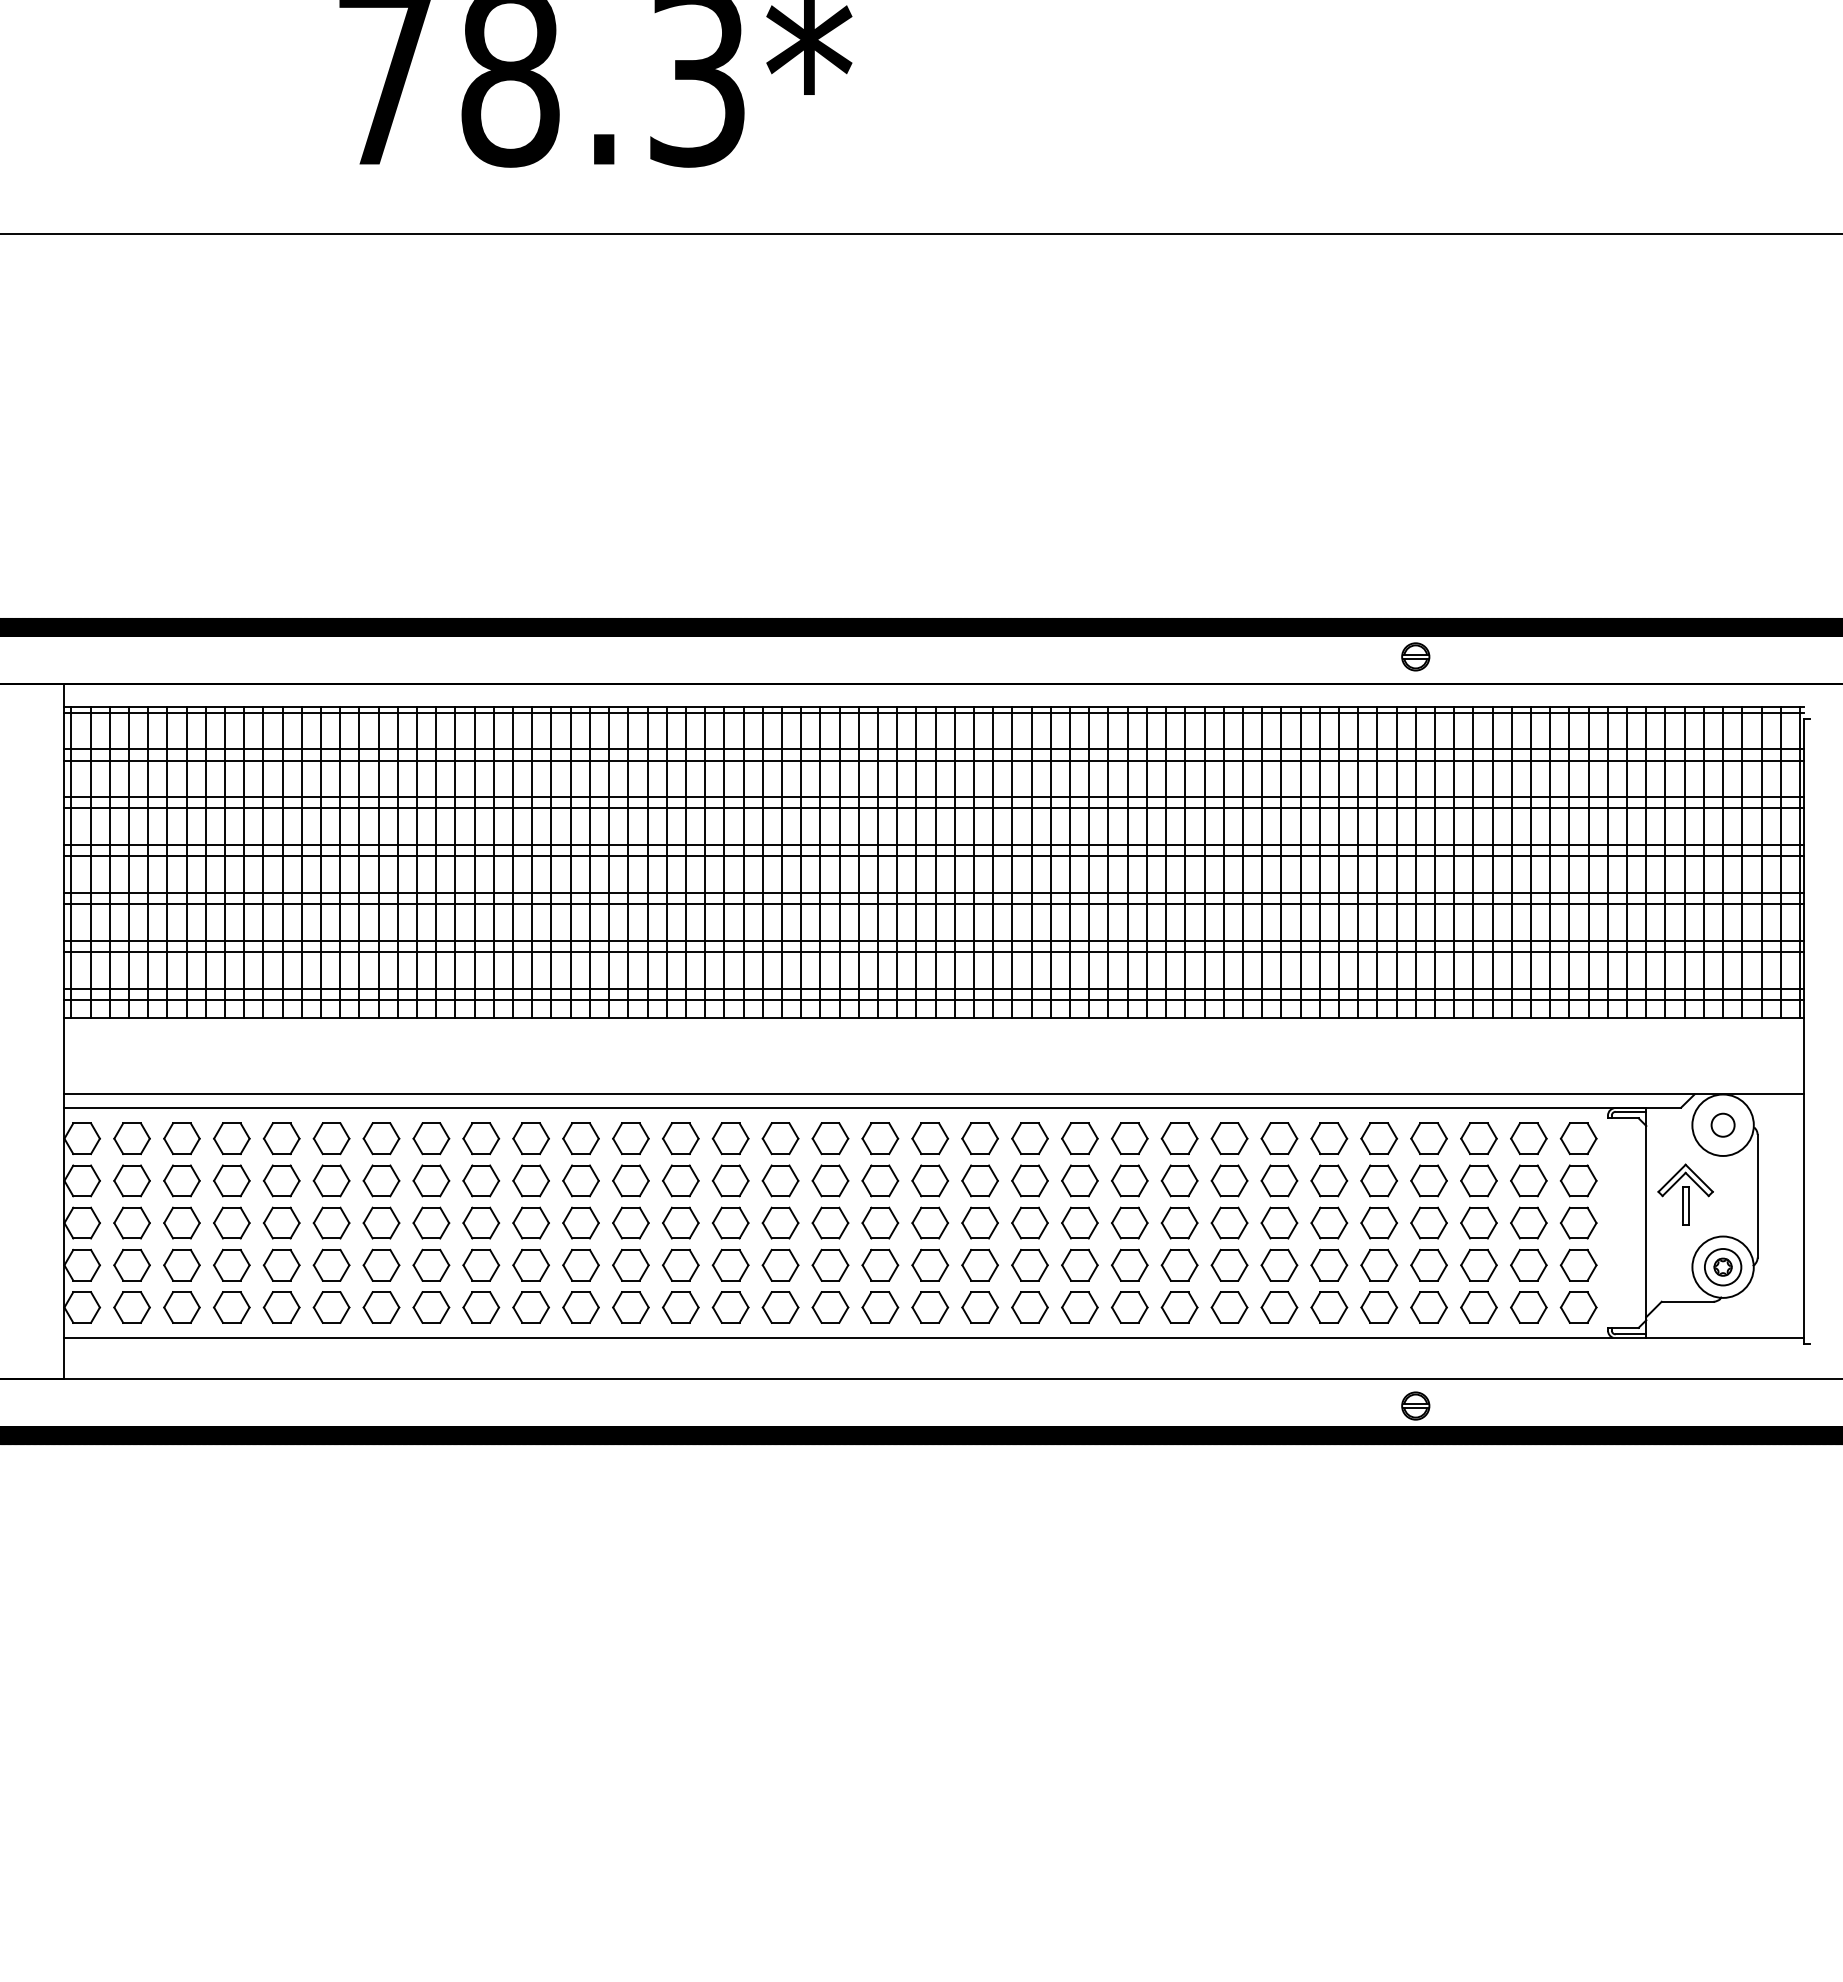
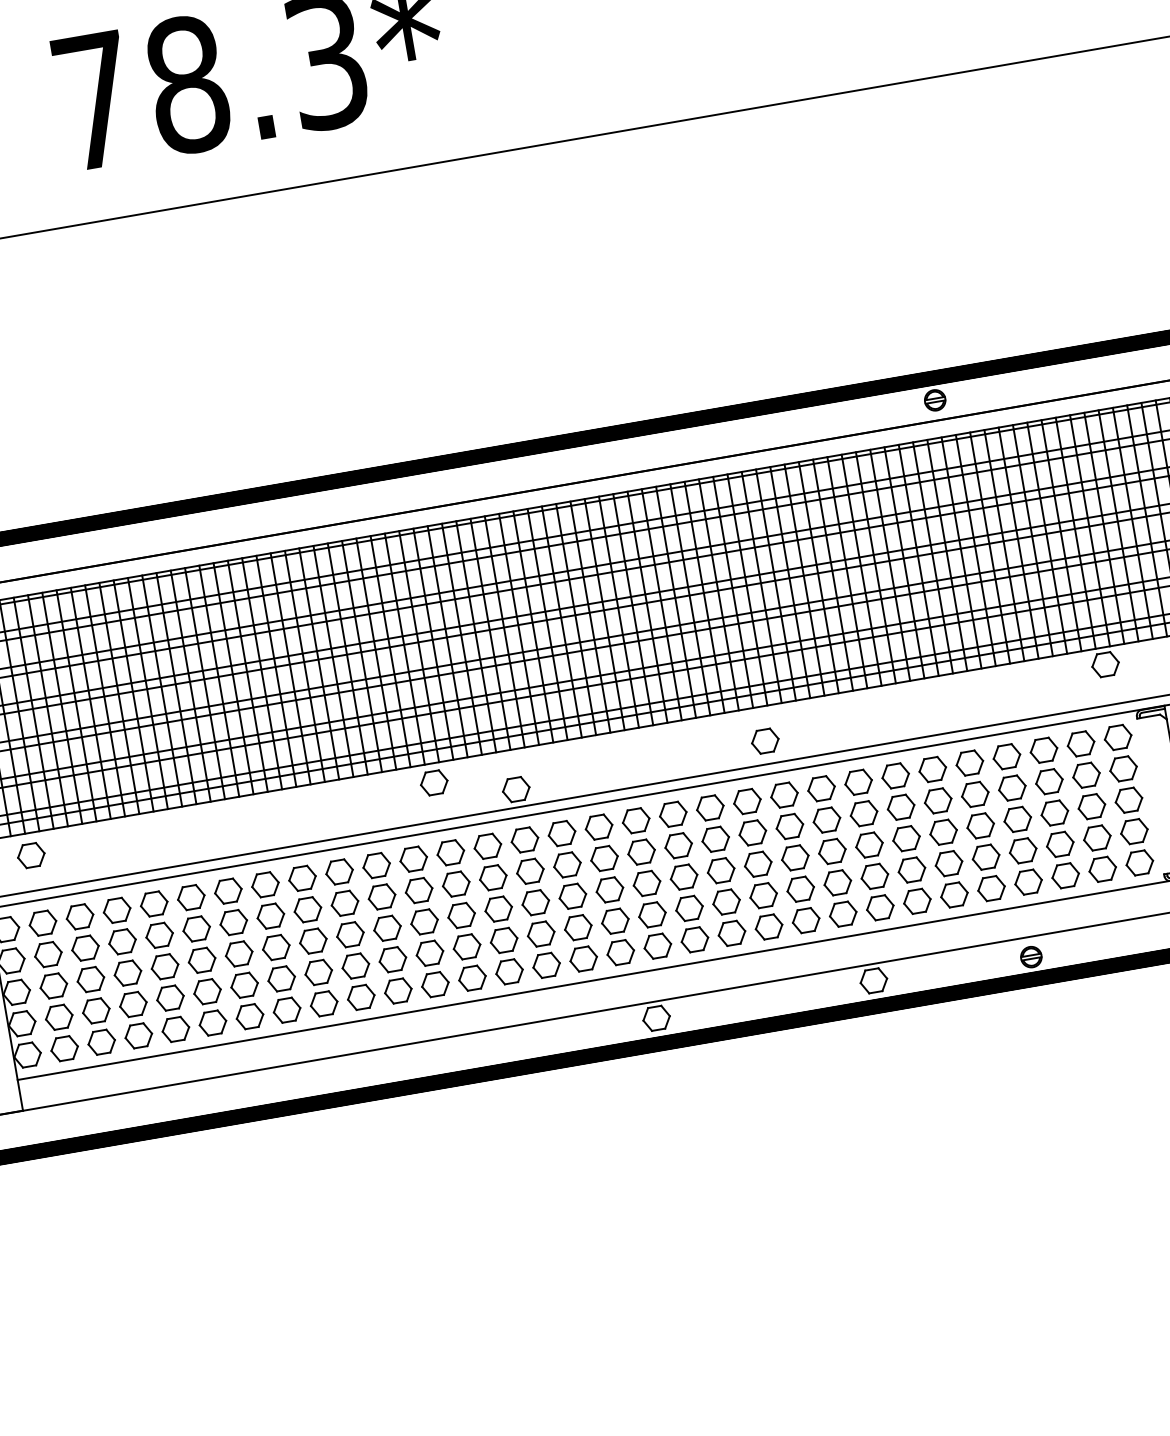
part: (1578, 1040) -> (1105, 664), added
part: (674, 1043) -> (433, 782), added
part: (131, 1047) -> (30, 855), added
part: (1116, 1063) -> (764, 740), added
part: (780, 1070) -> (516, 789), added
part: (912, 1401) -> (656, 1018), added
part: (1204, 1401) -> (873, 980), added

